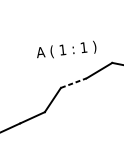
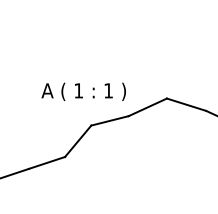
text: (66, 50) -> (83, 91), moved
line: (74, 82) -> (110, 120), dashed -> solid

